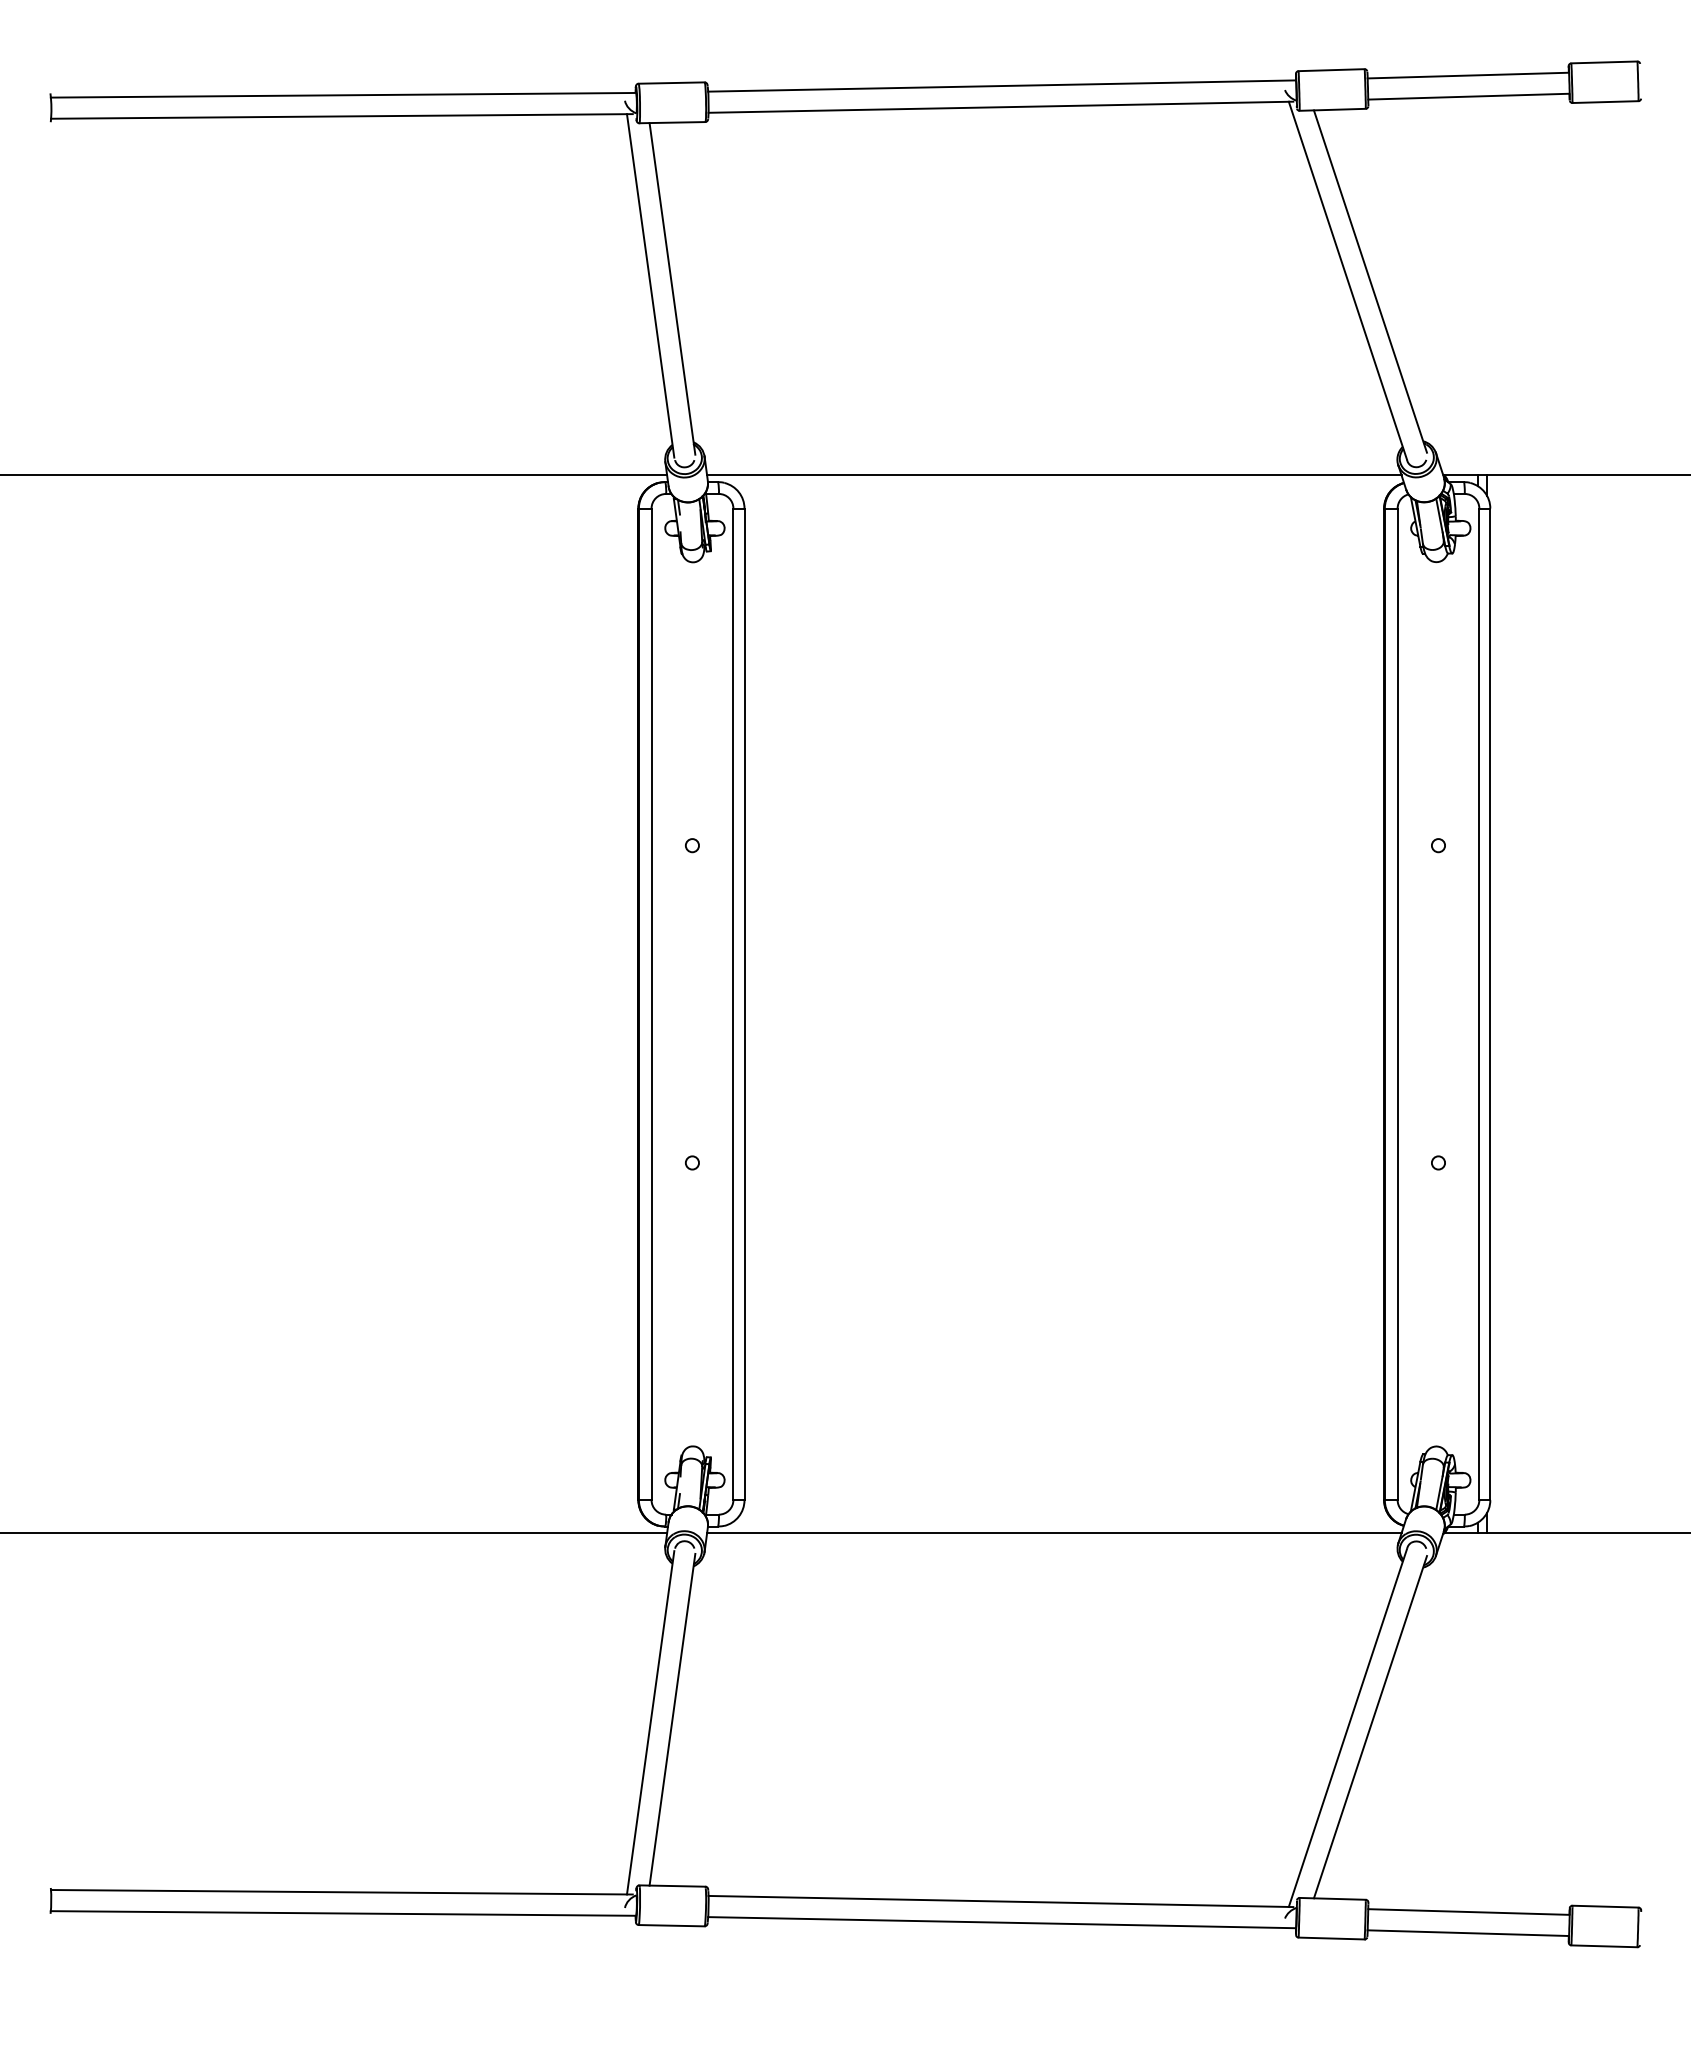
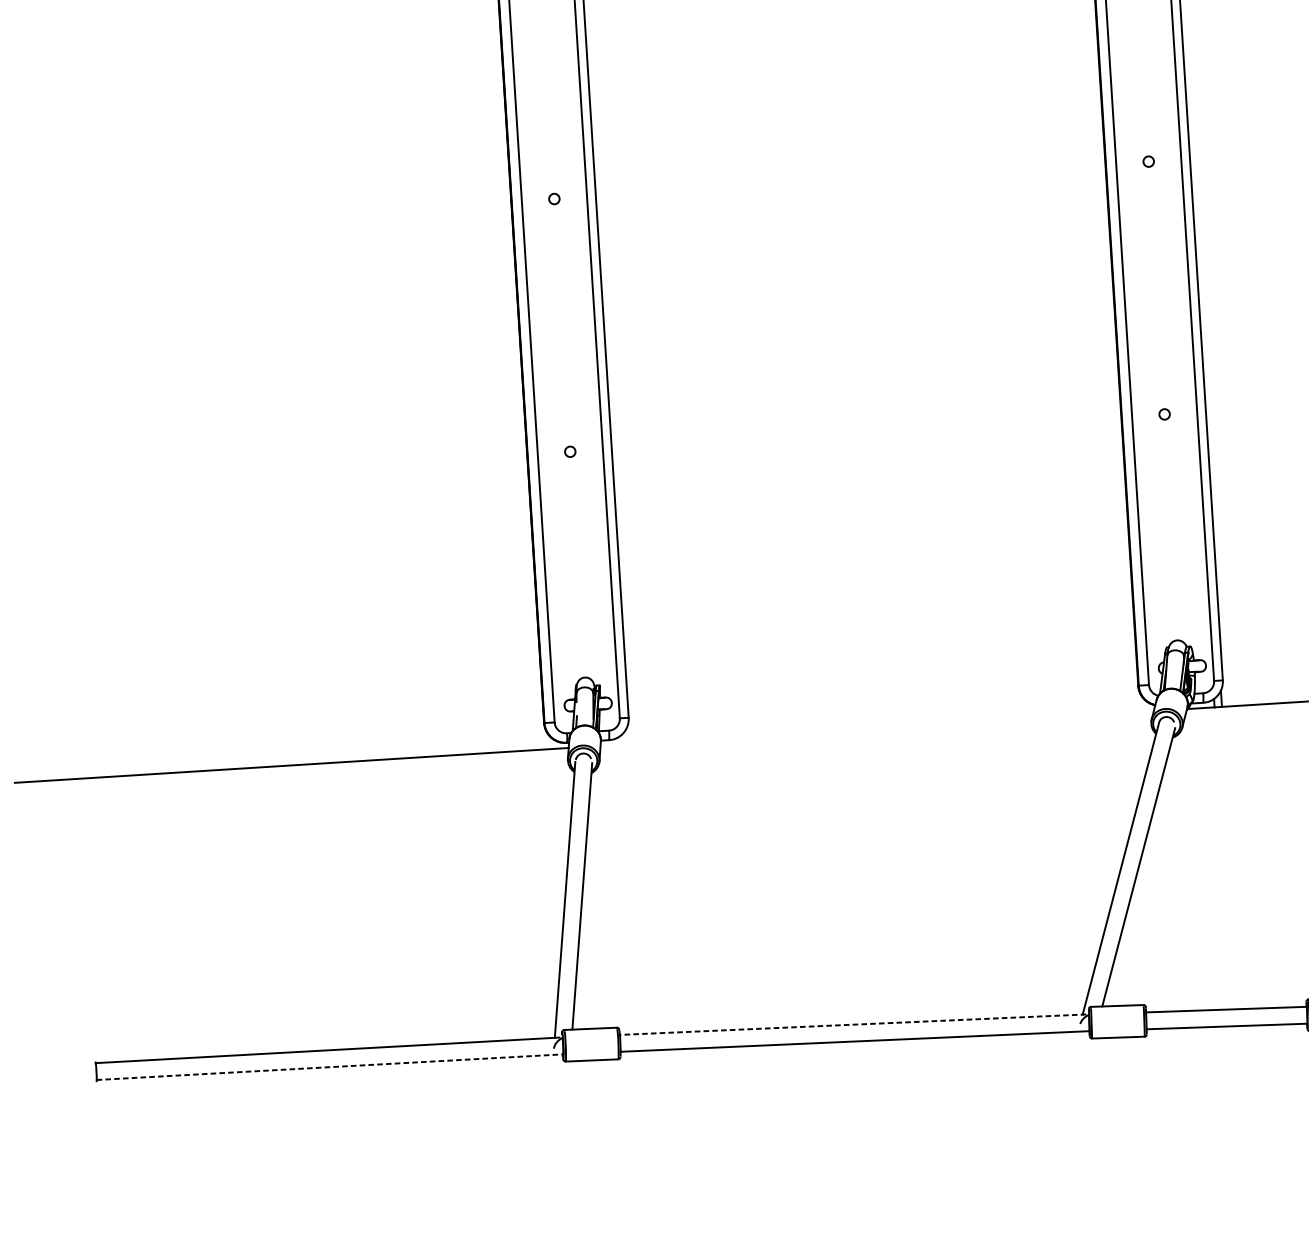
line: (1054, 1533) -> (877, 728), removed
line: (1000, 1901) -> (852, 1024), solid -> dashed
line: (343, 1913) -> (329, 1067), solid -> dashed

